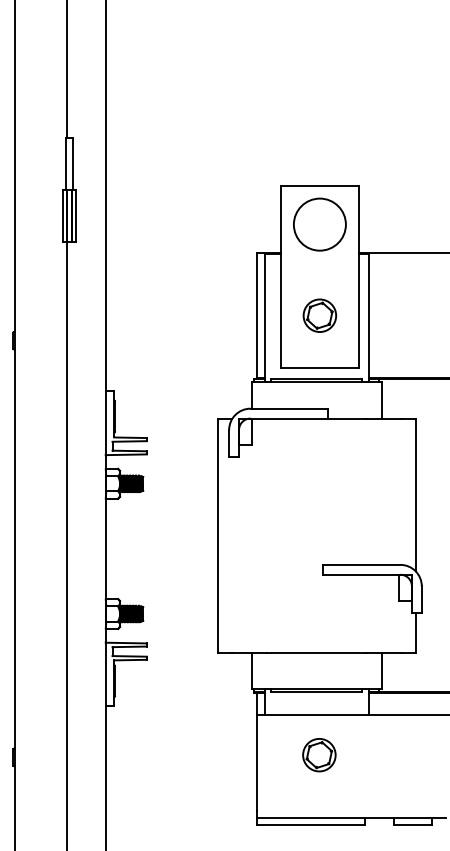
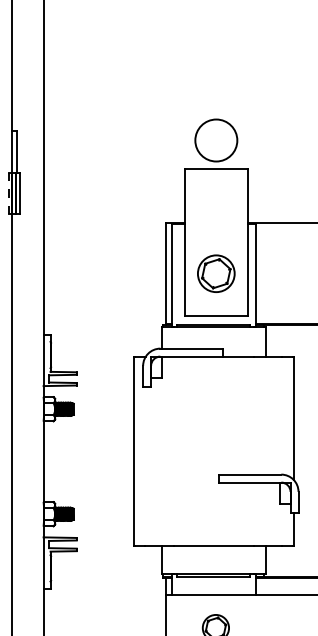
line: (62, 216) -> (8, 193), solid -> dashed
circle: (319, 224) -> (216, 140), moved
part: (319, 315) -> (216, 273), size x1.4

